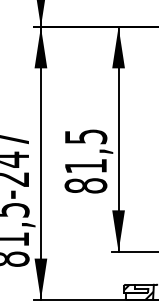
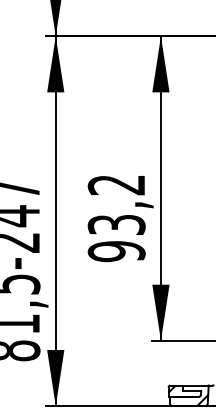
text: (85, 161) -> (116, 218), 81,5 -> 93,2

